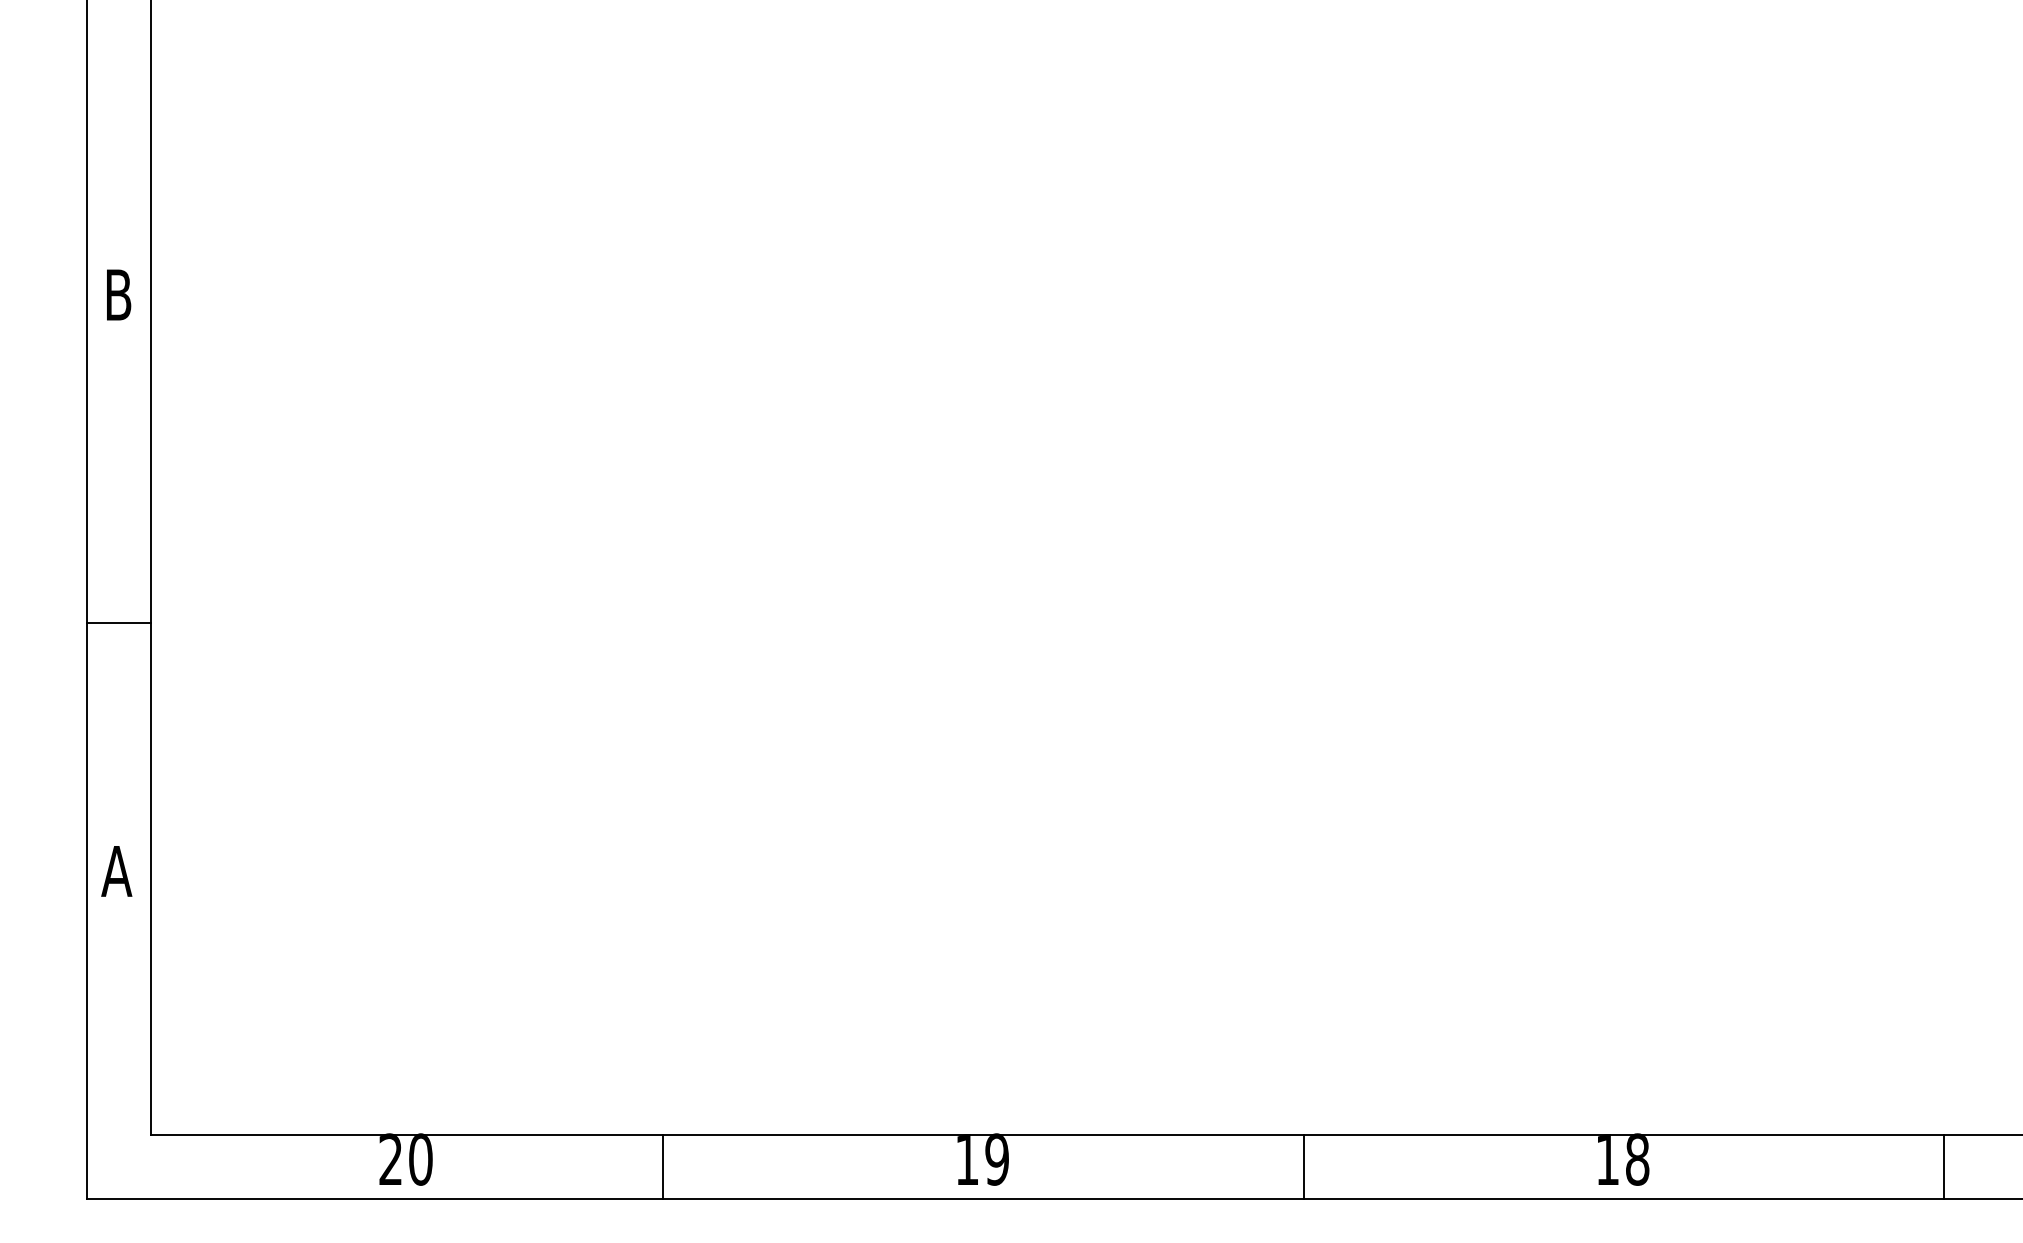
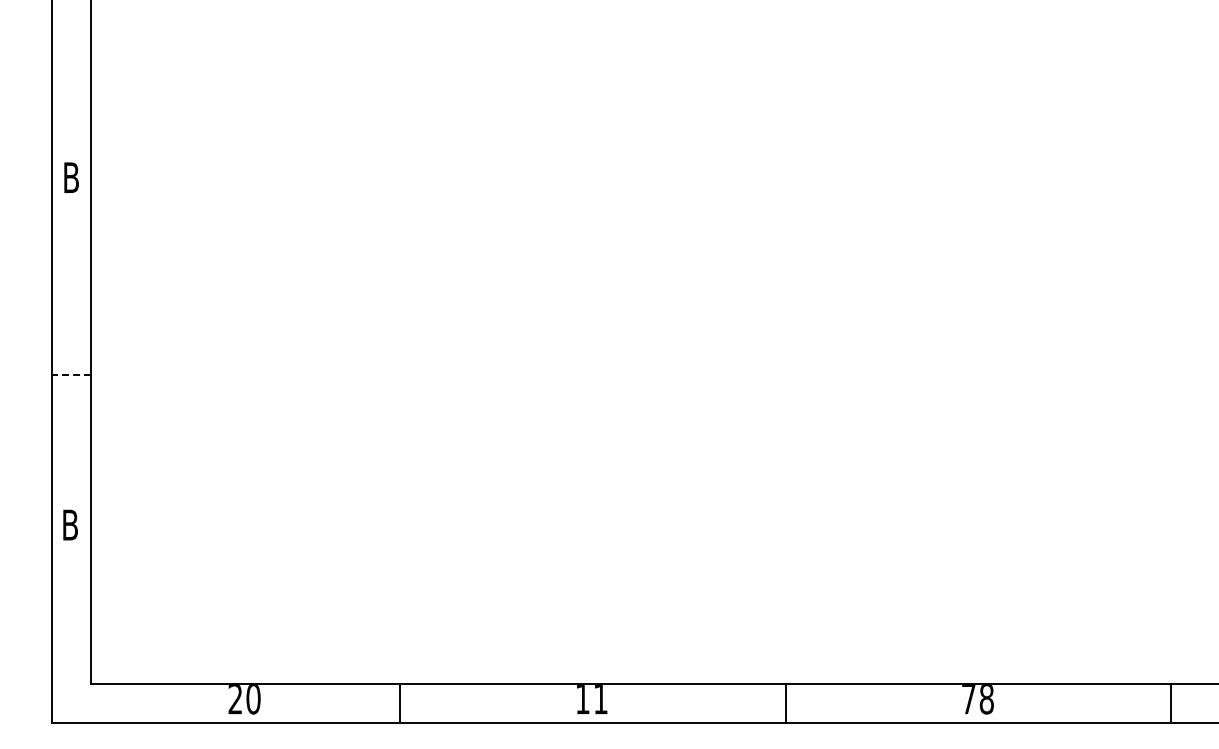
line: (118, 623) -> (71, 375), solid -> dashed
text: (117, 870) -> (70, 524), A -> B
text: (996, 1160) -> (600, 699), 19 -> 11
text: (1607, 1160) -> (968, 699), 18 -> 78

